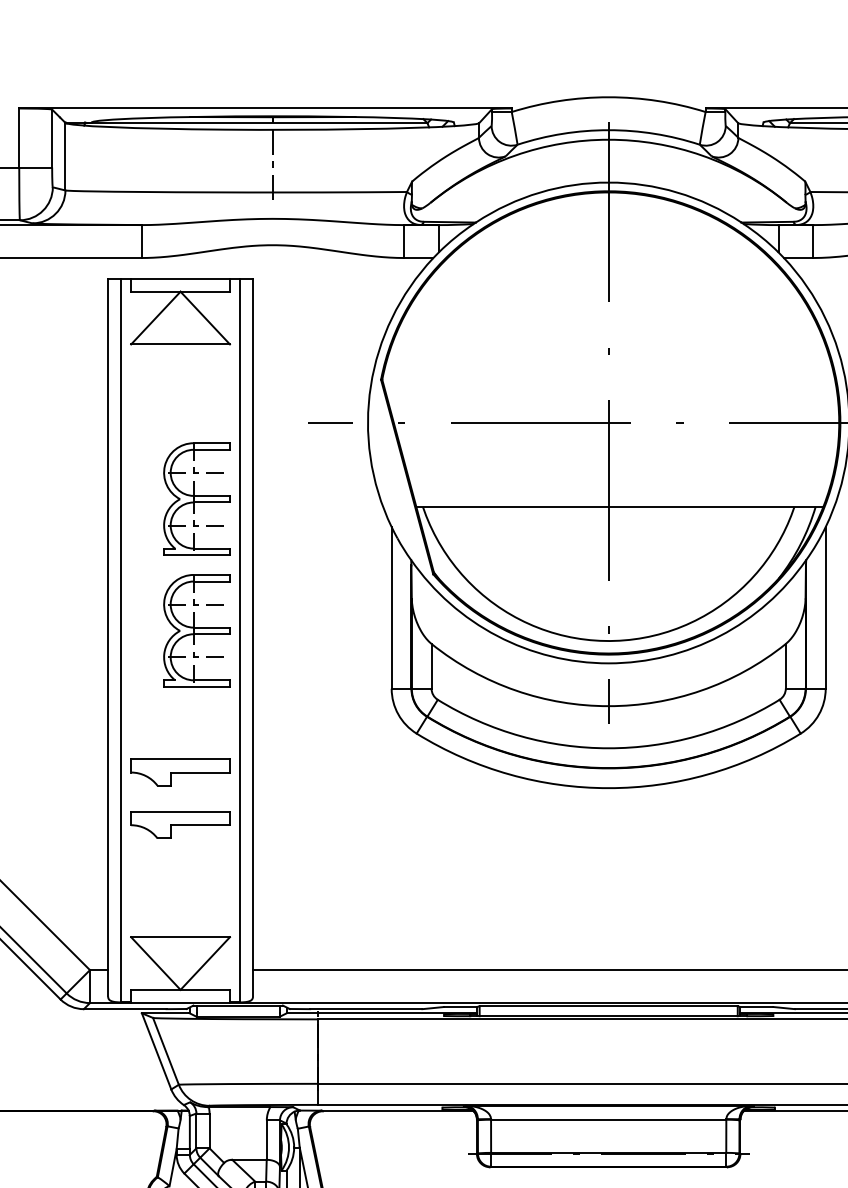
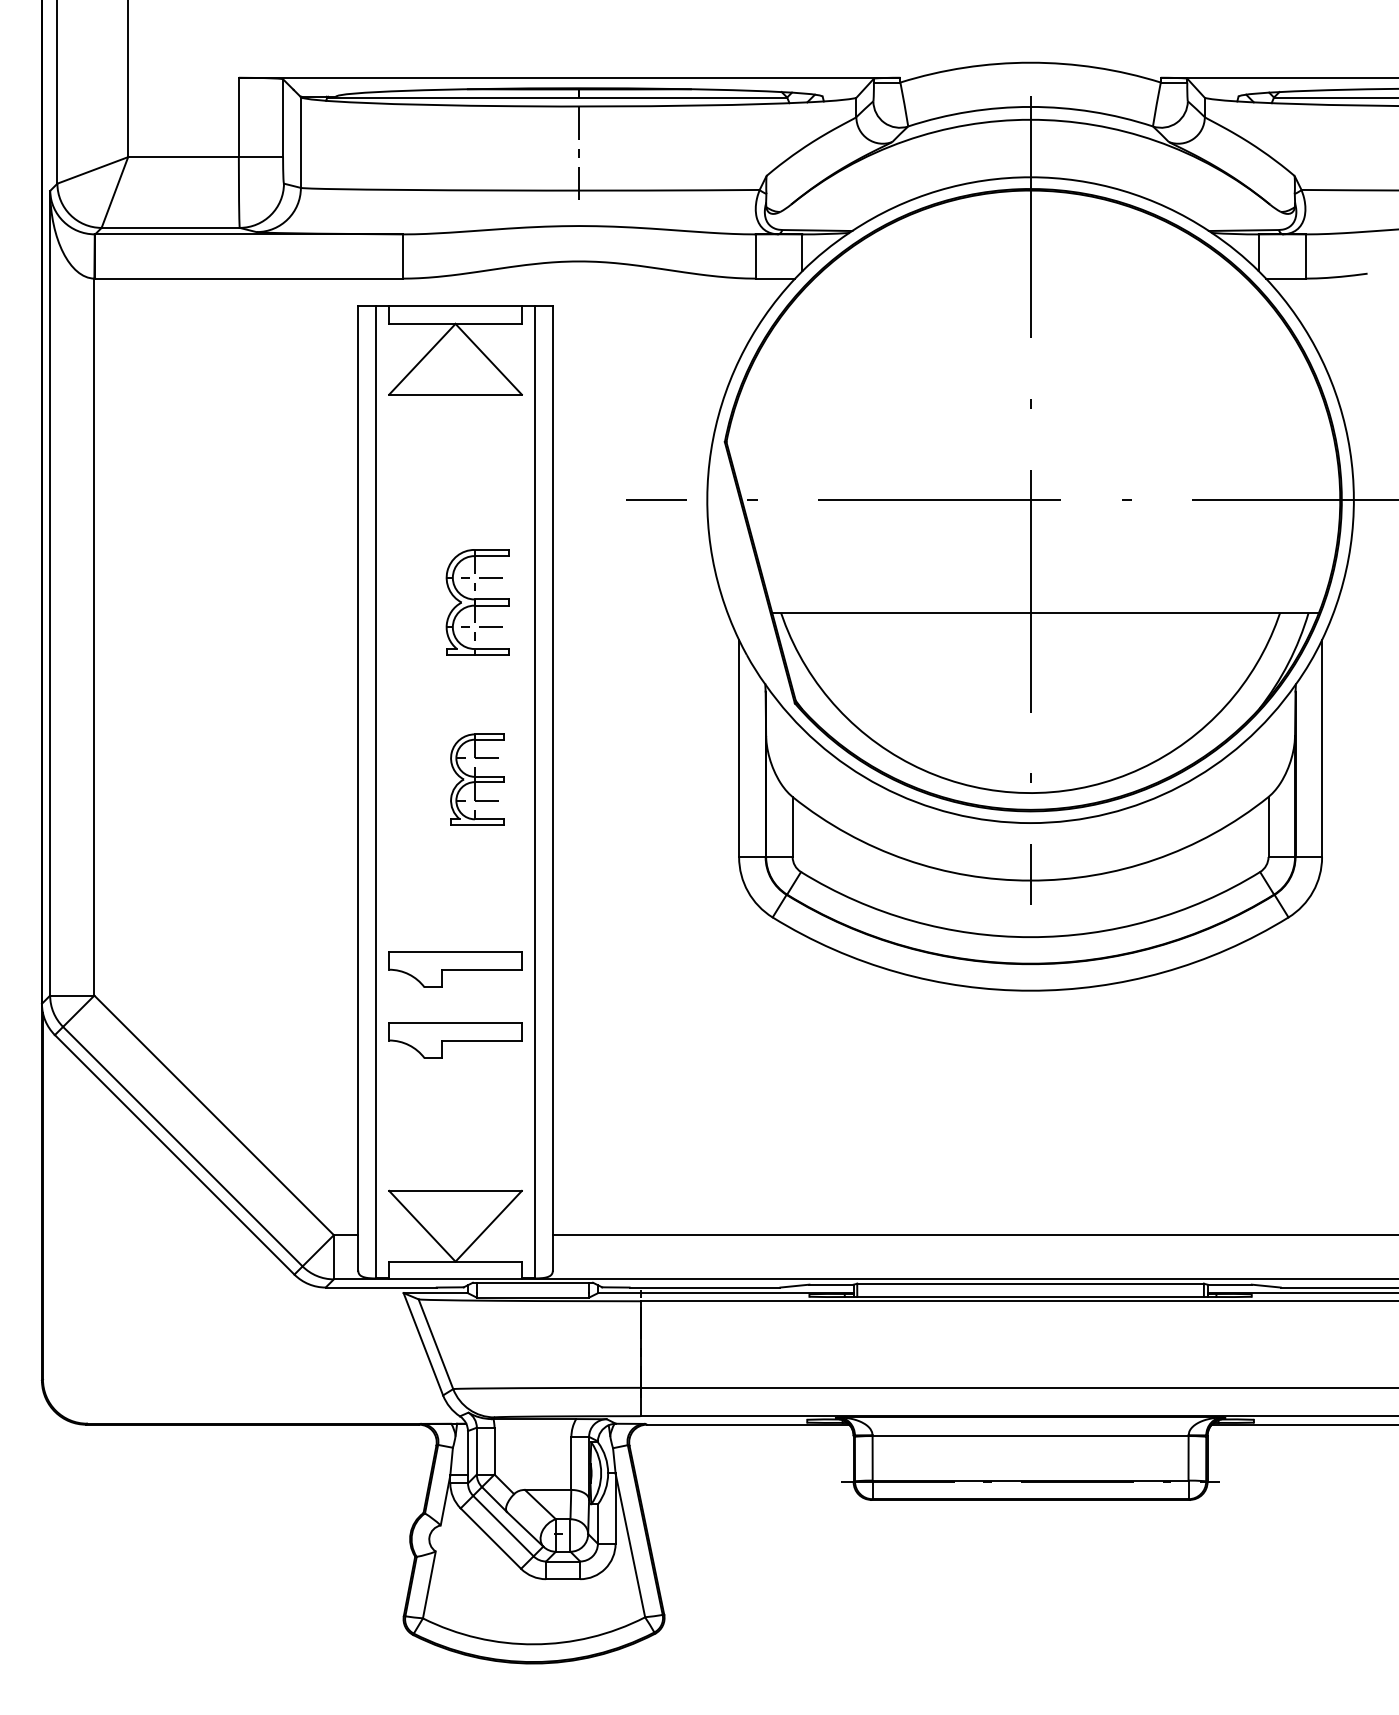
part: (196, 499) -> (477, 602), size x0.7
part: (196, 630) -> (477, 779), size x0.6

